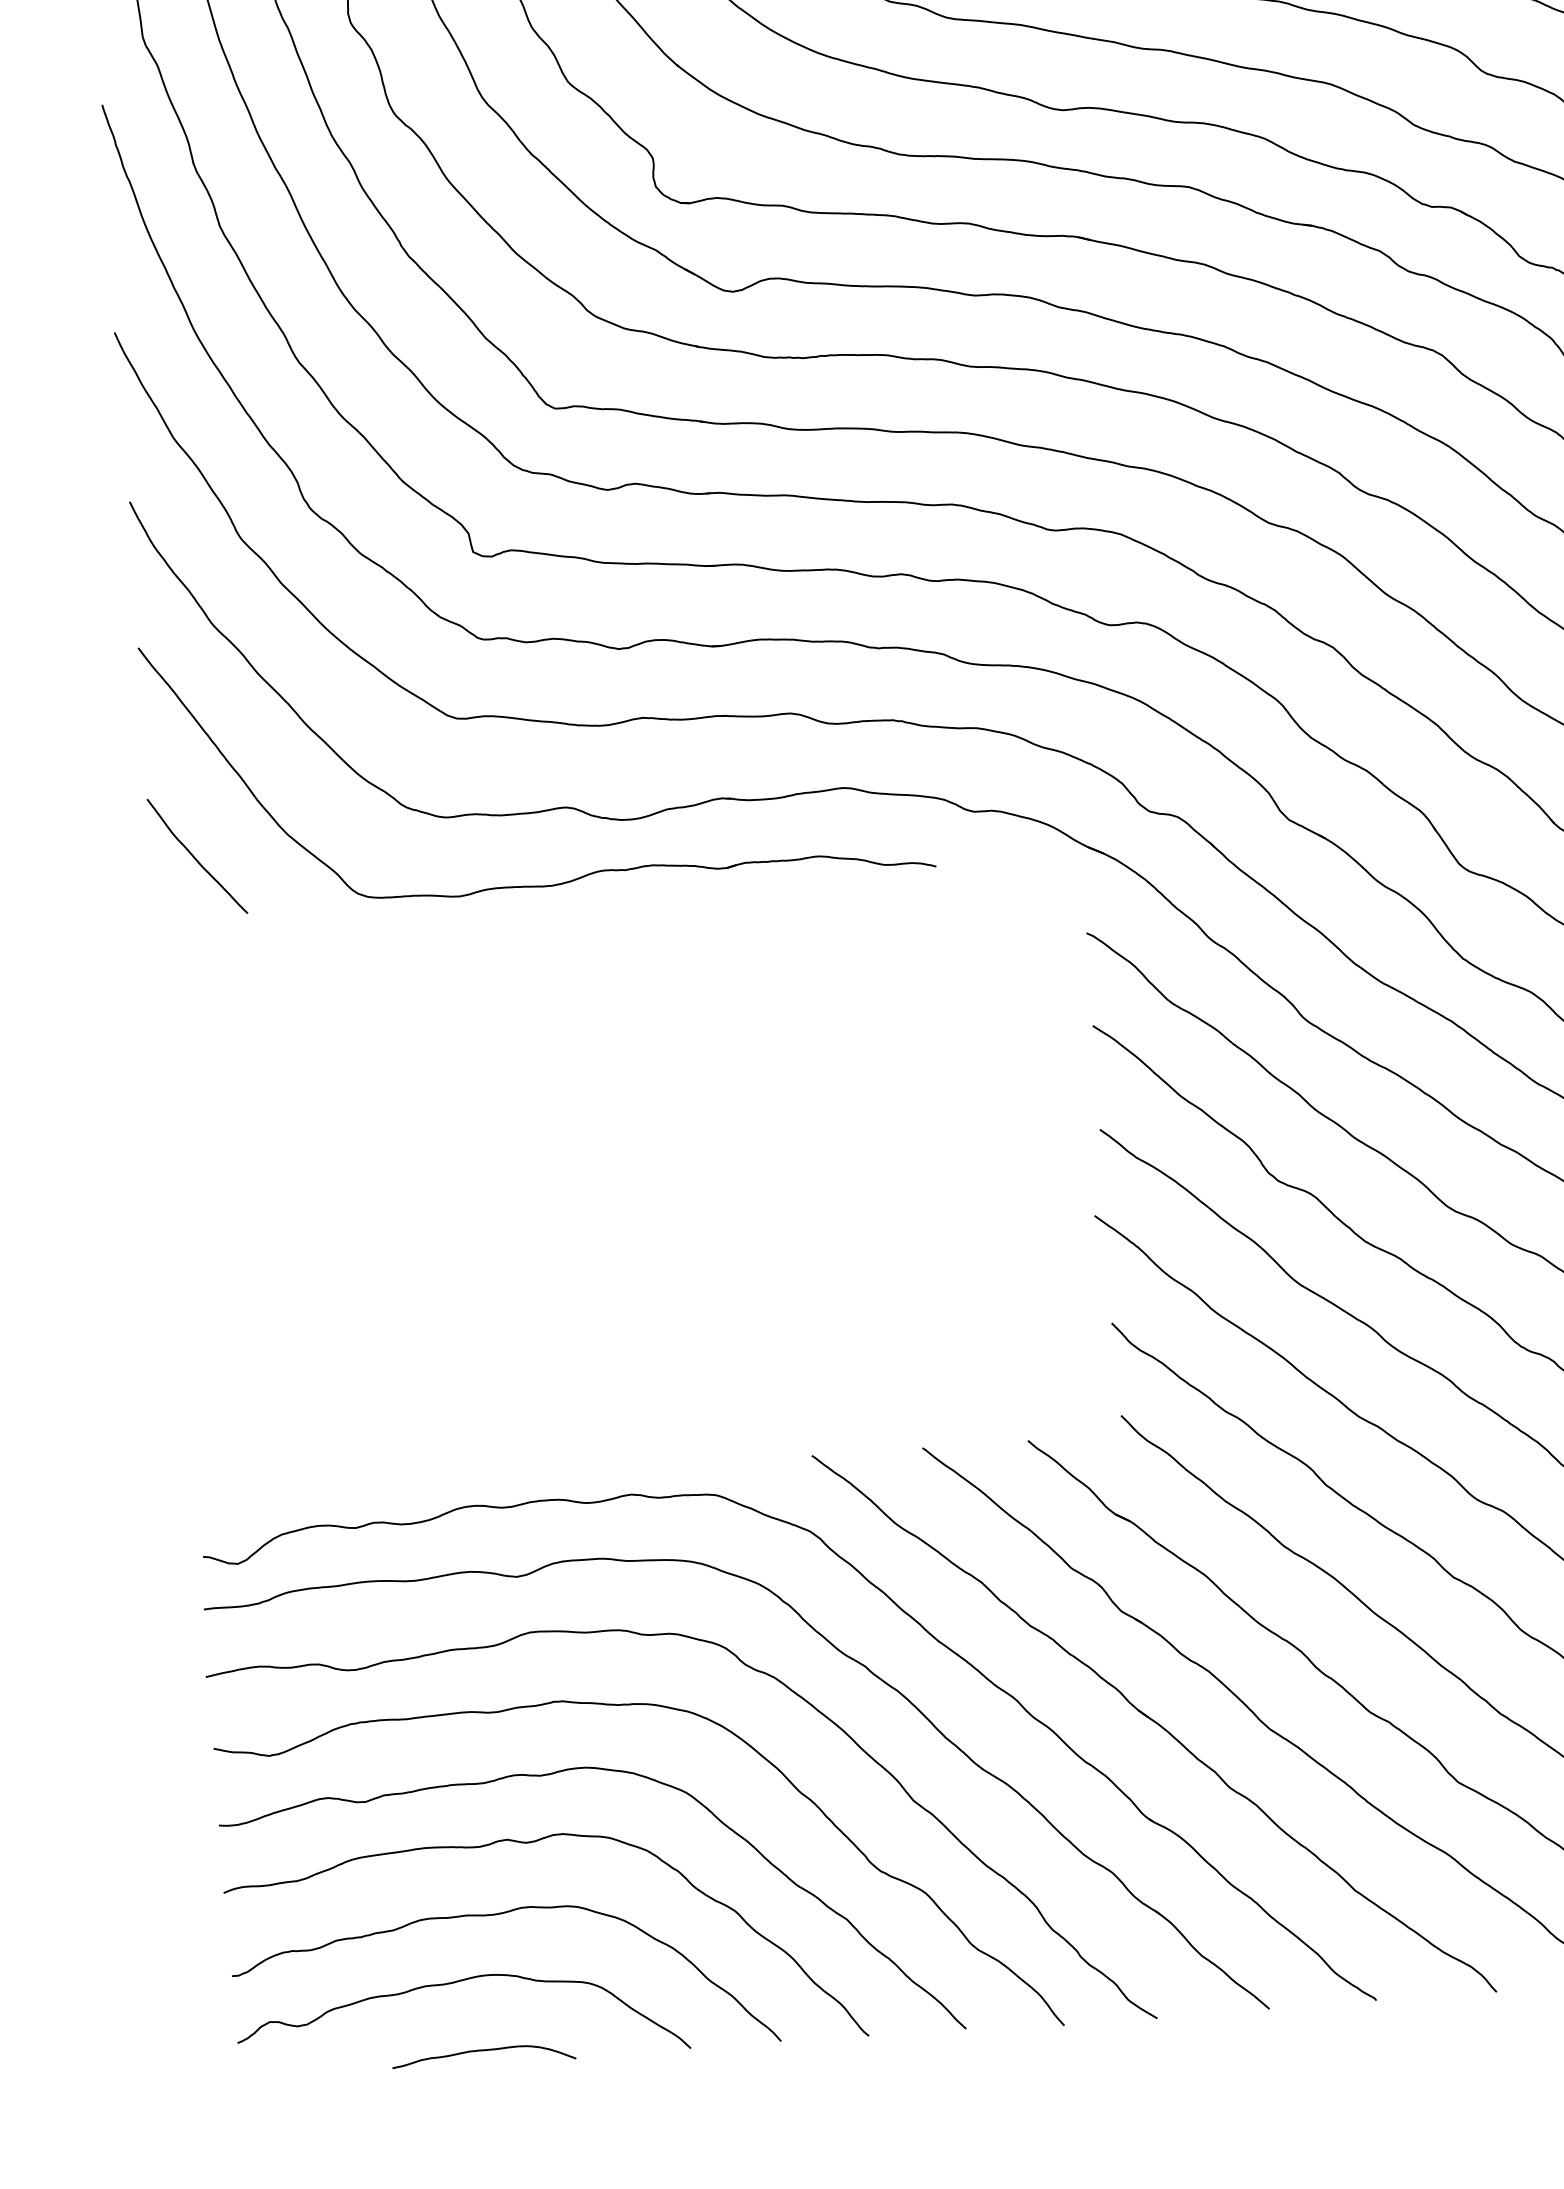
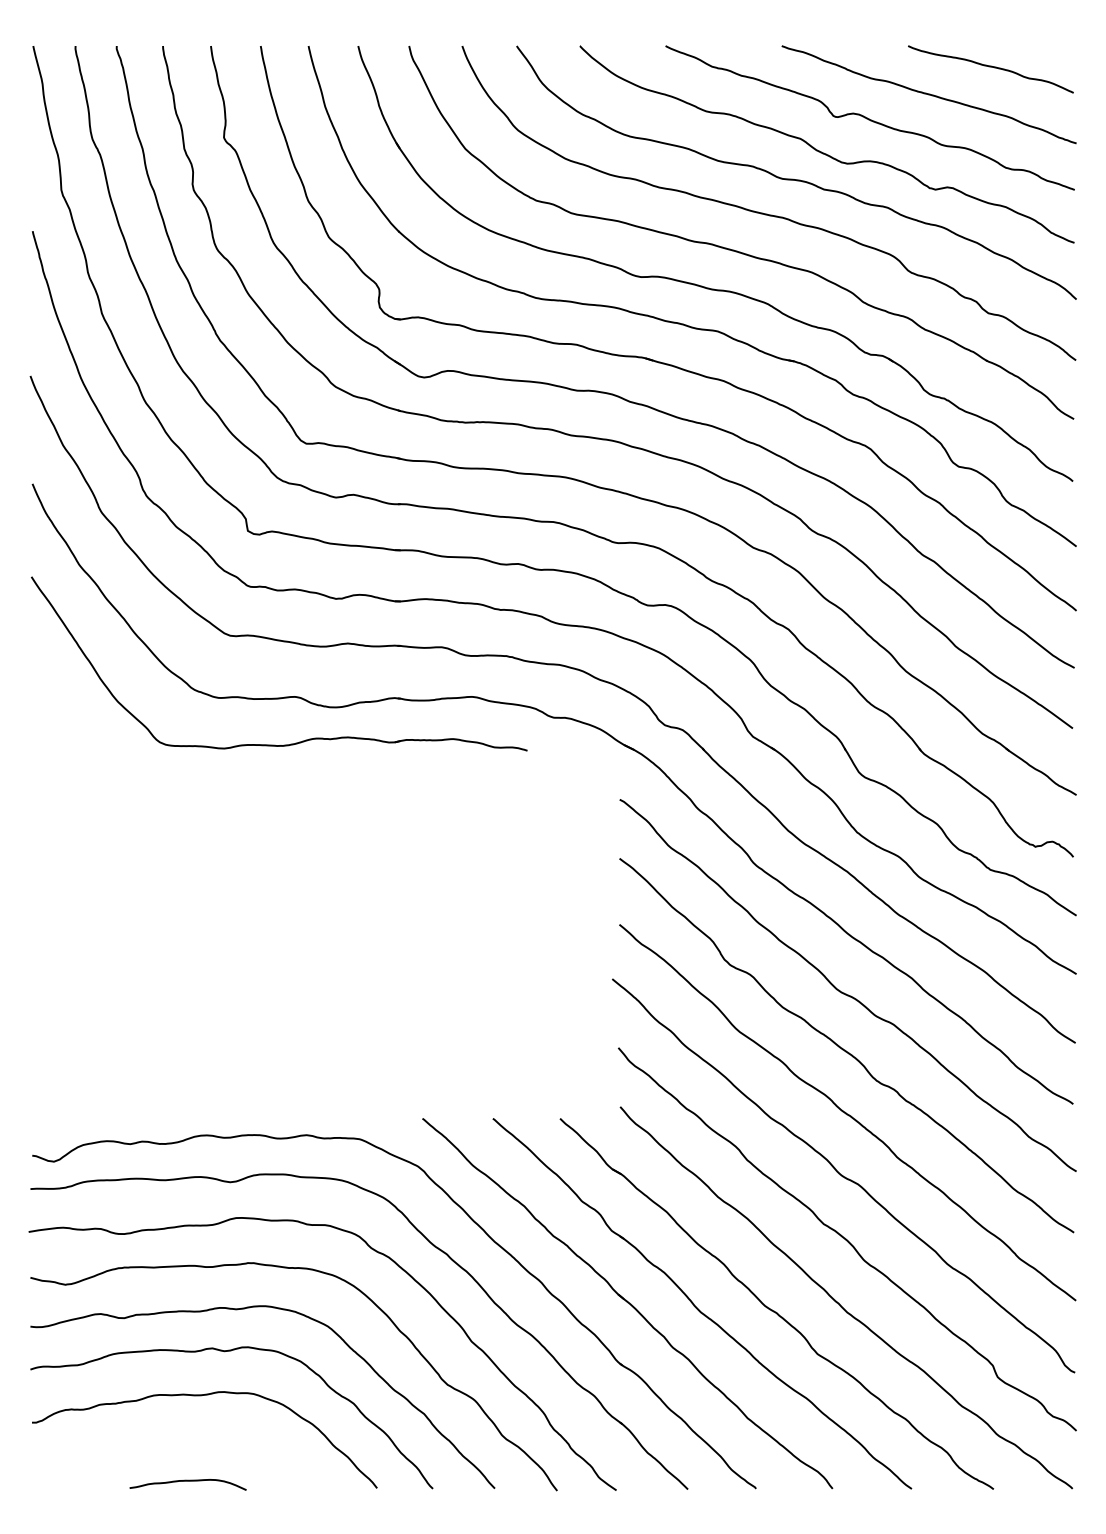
curve: (195, 856) -> (58, 711), removed
curve: (455, 1983) -> (173, 1437), removed

